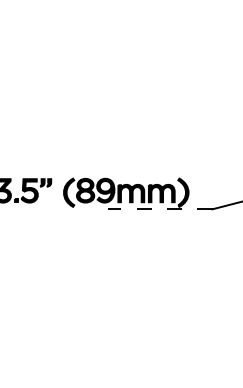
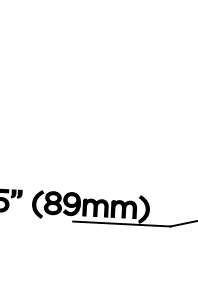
line: (159, 209) -> (121, 224), dashed -> solid

